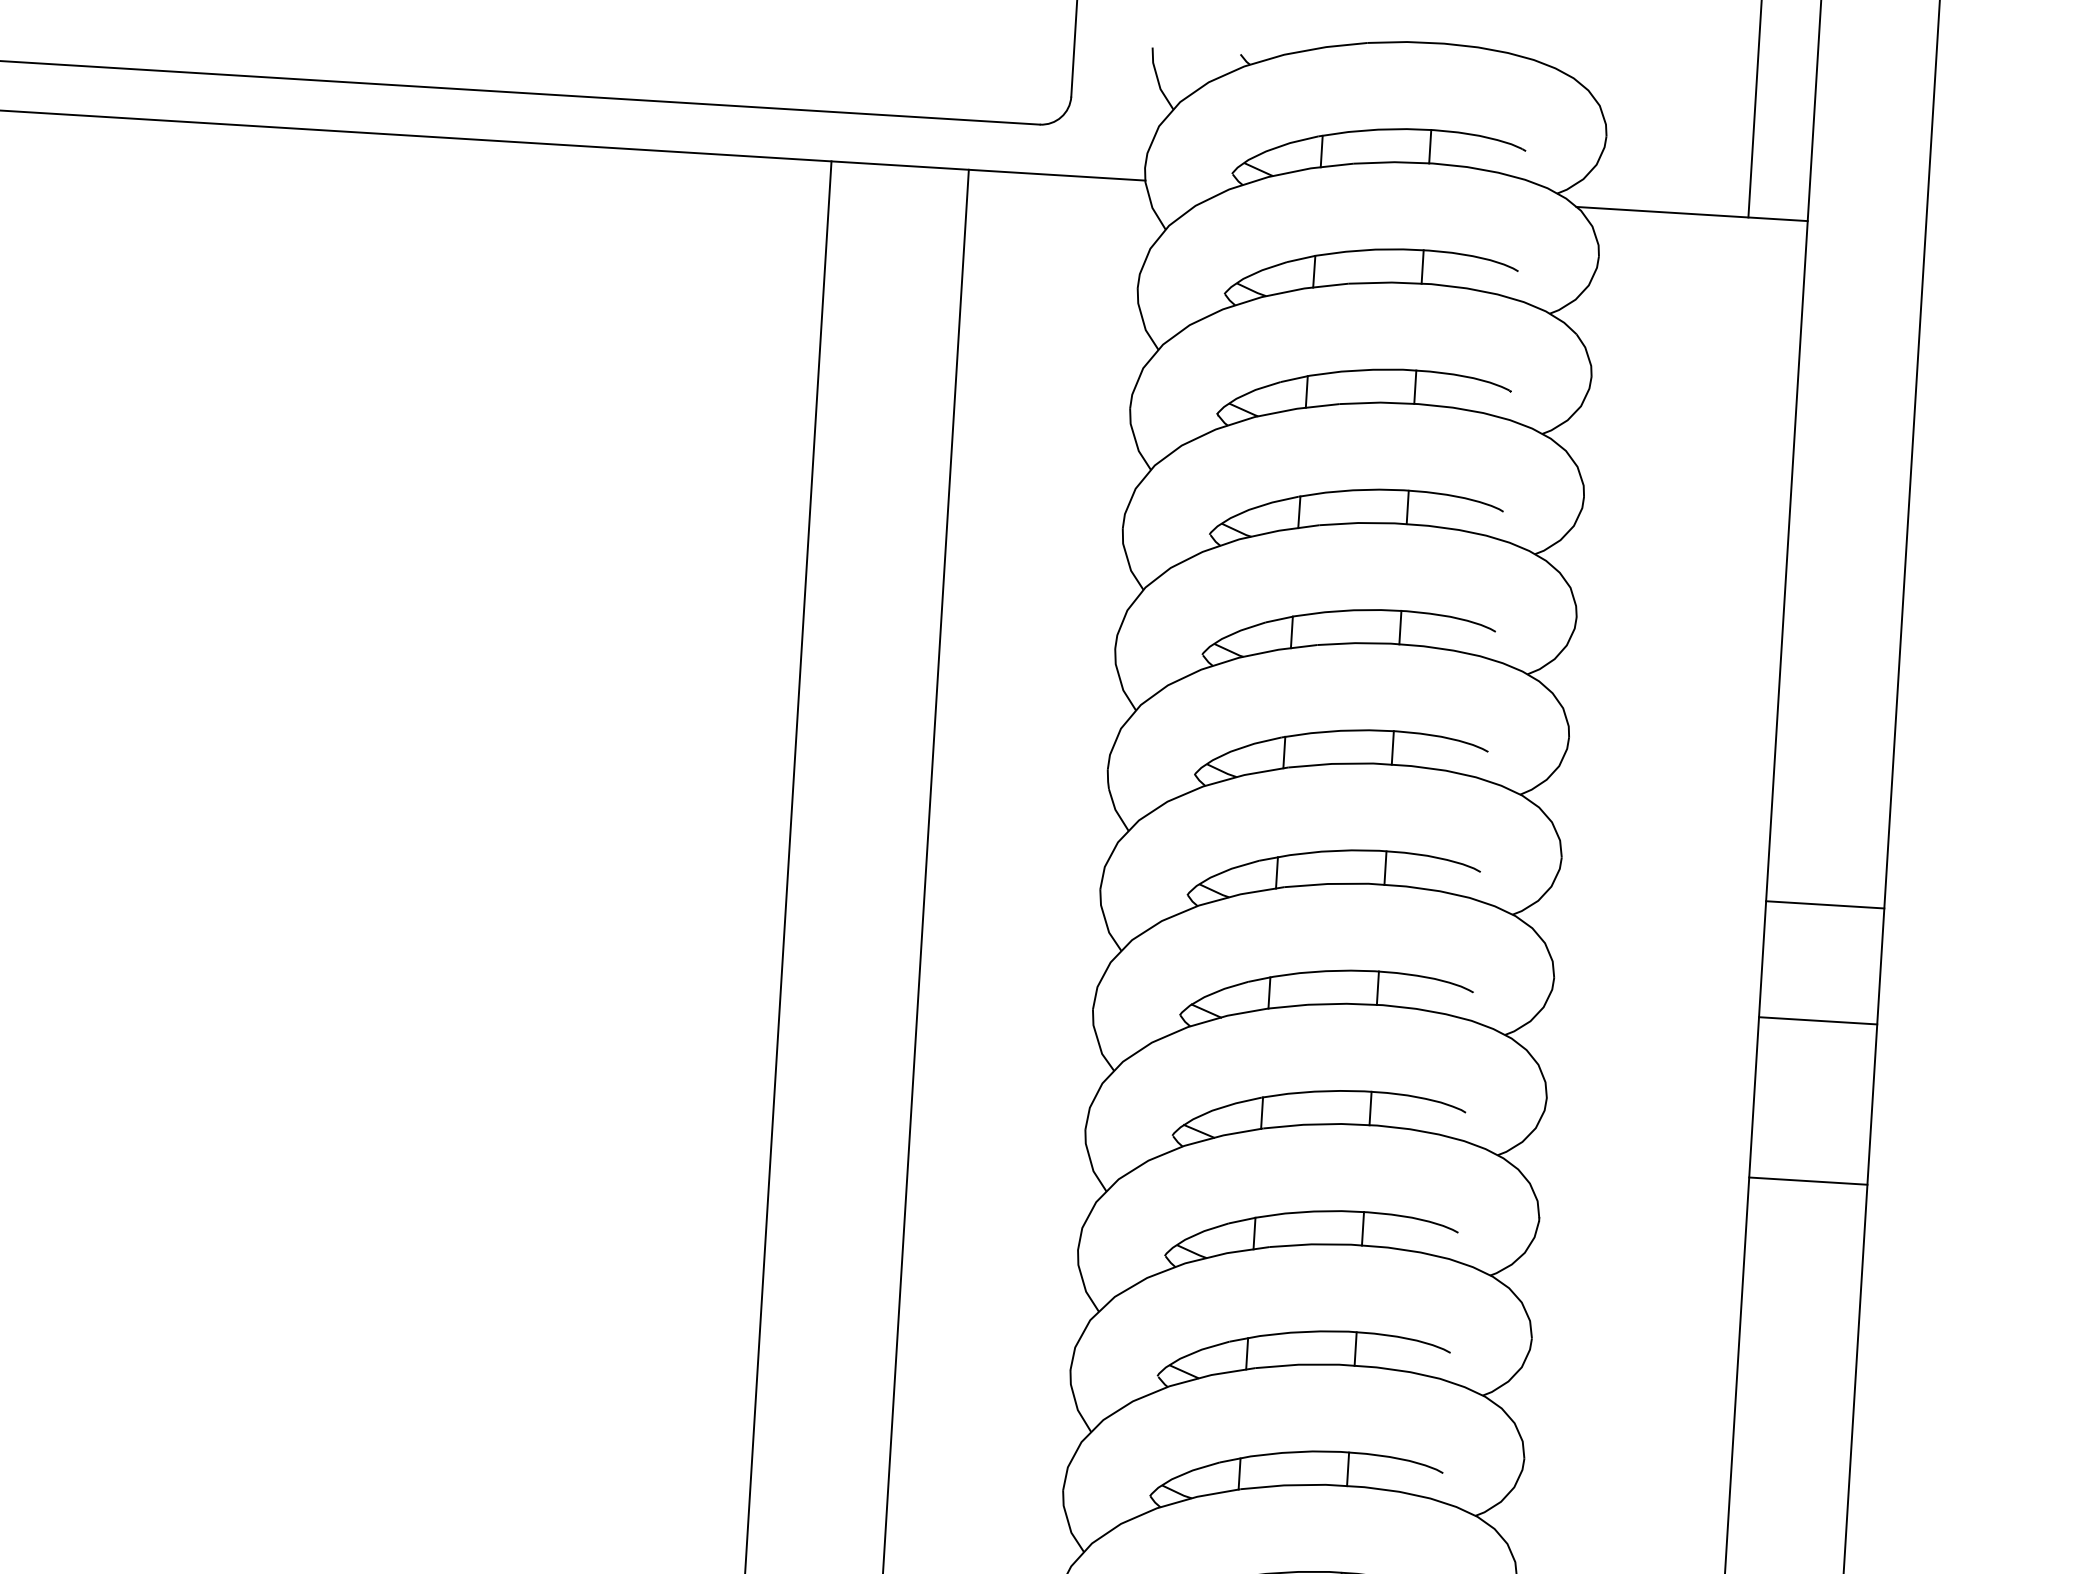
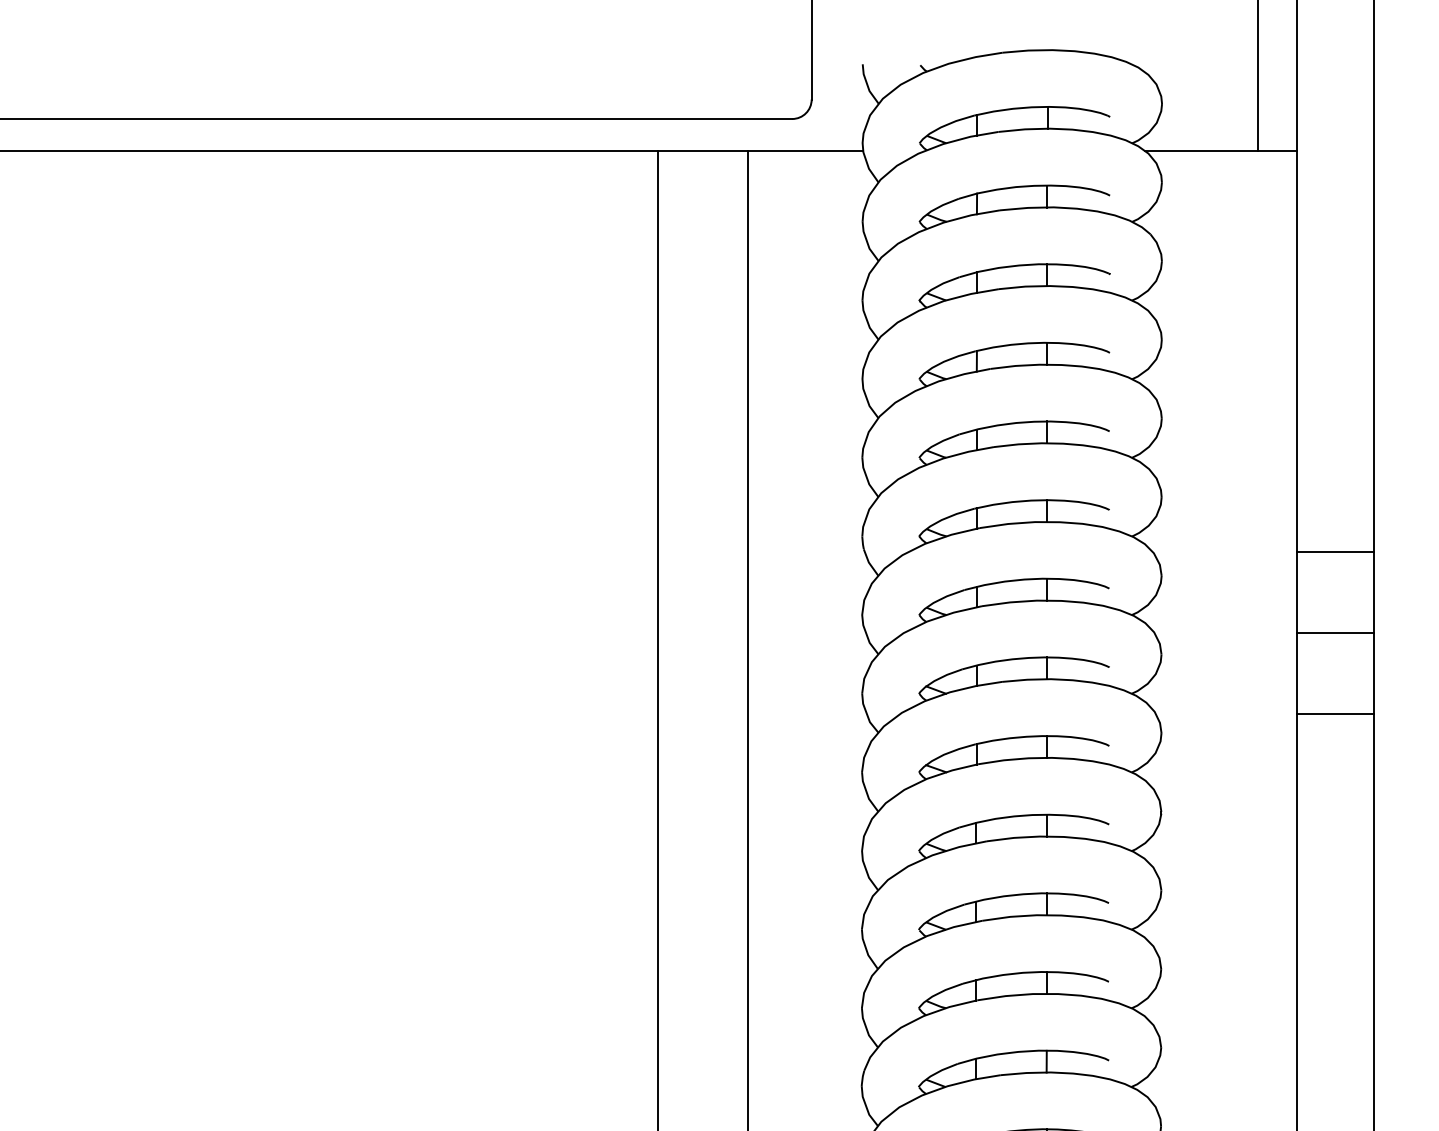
line: (1824, 905) -> (1334, 552), moved
line: (1816, 1021) -> (1334, 633), moved
line: (1807, 1180) -> (1334, 713), moved

